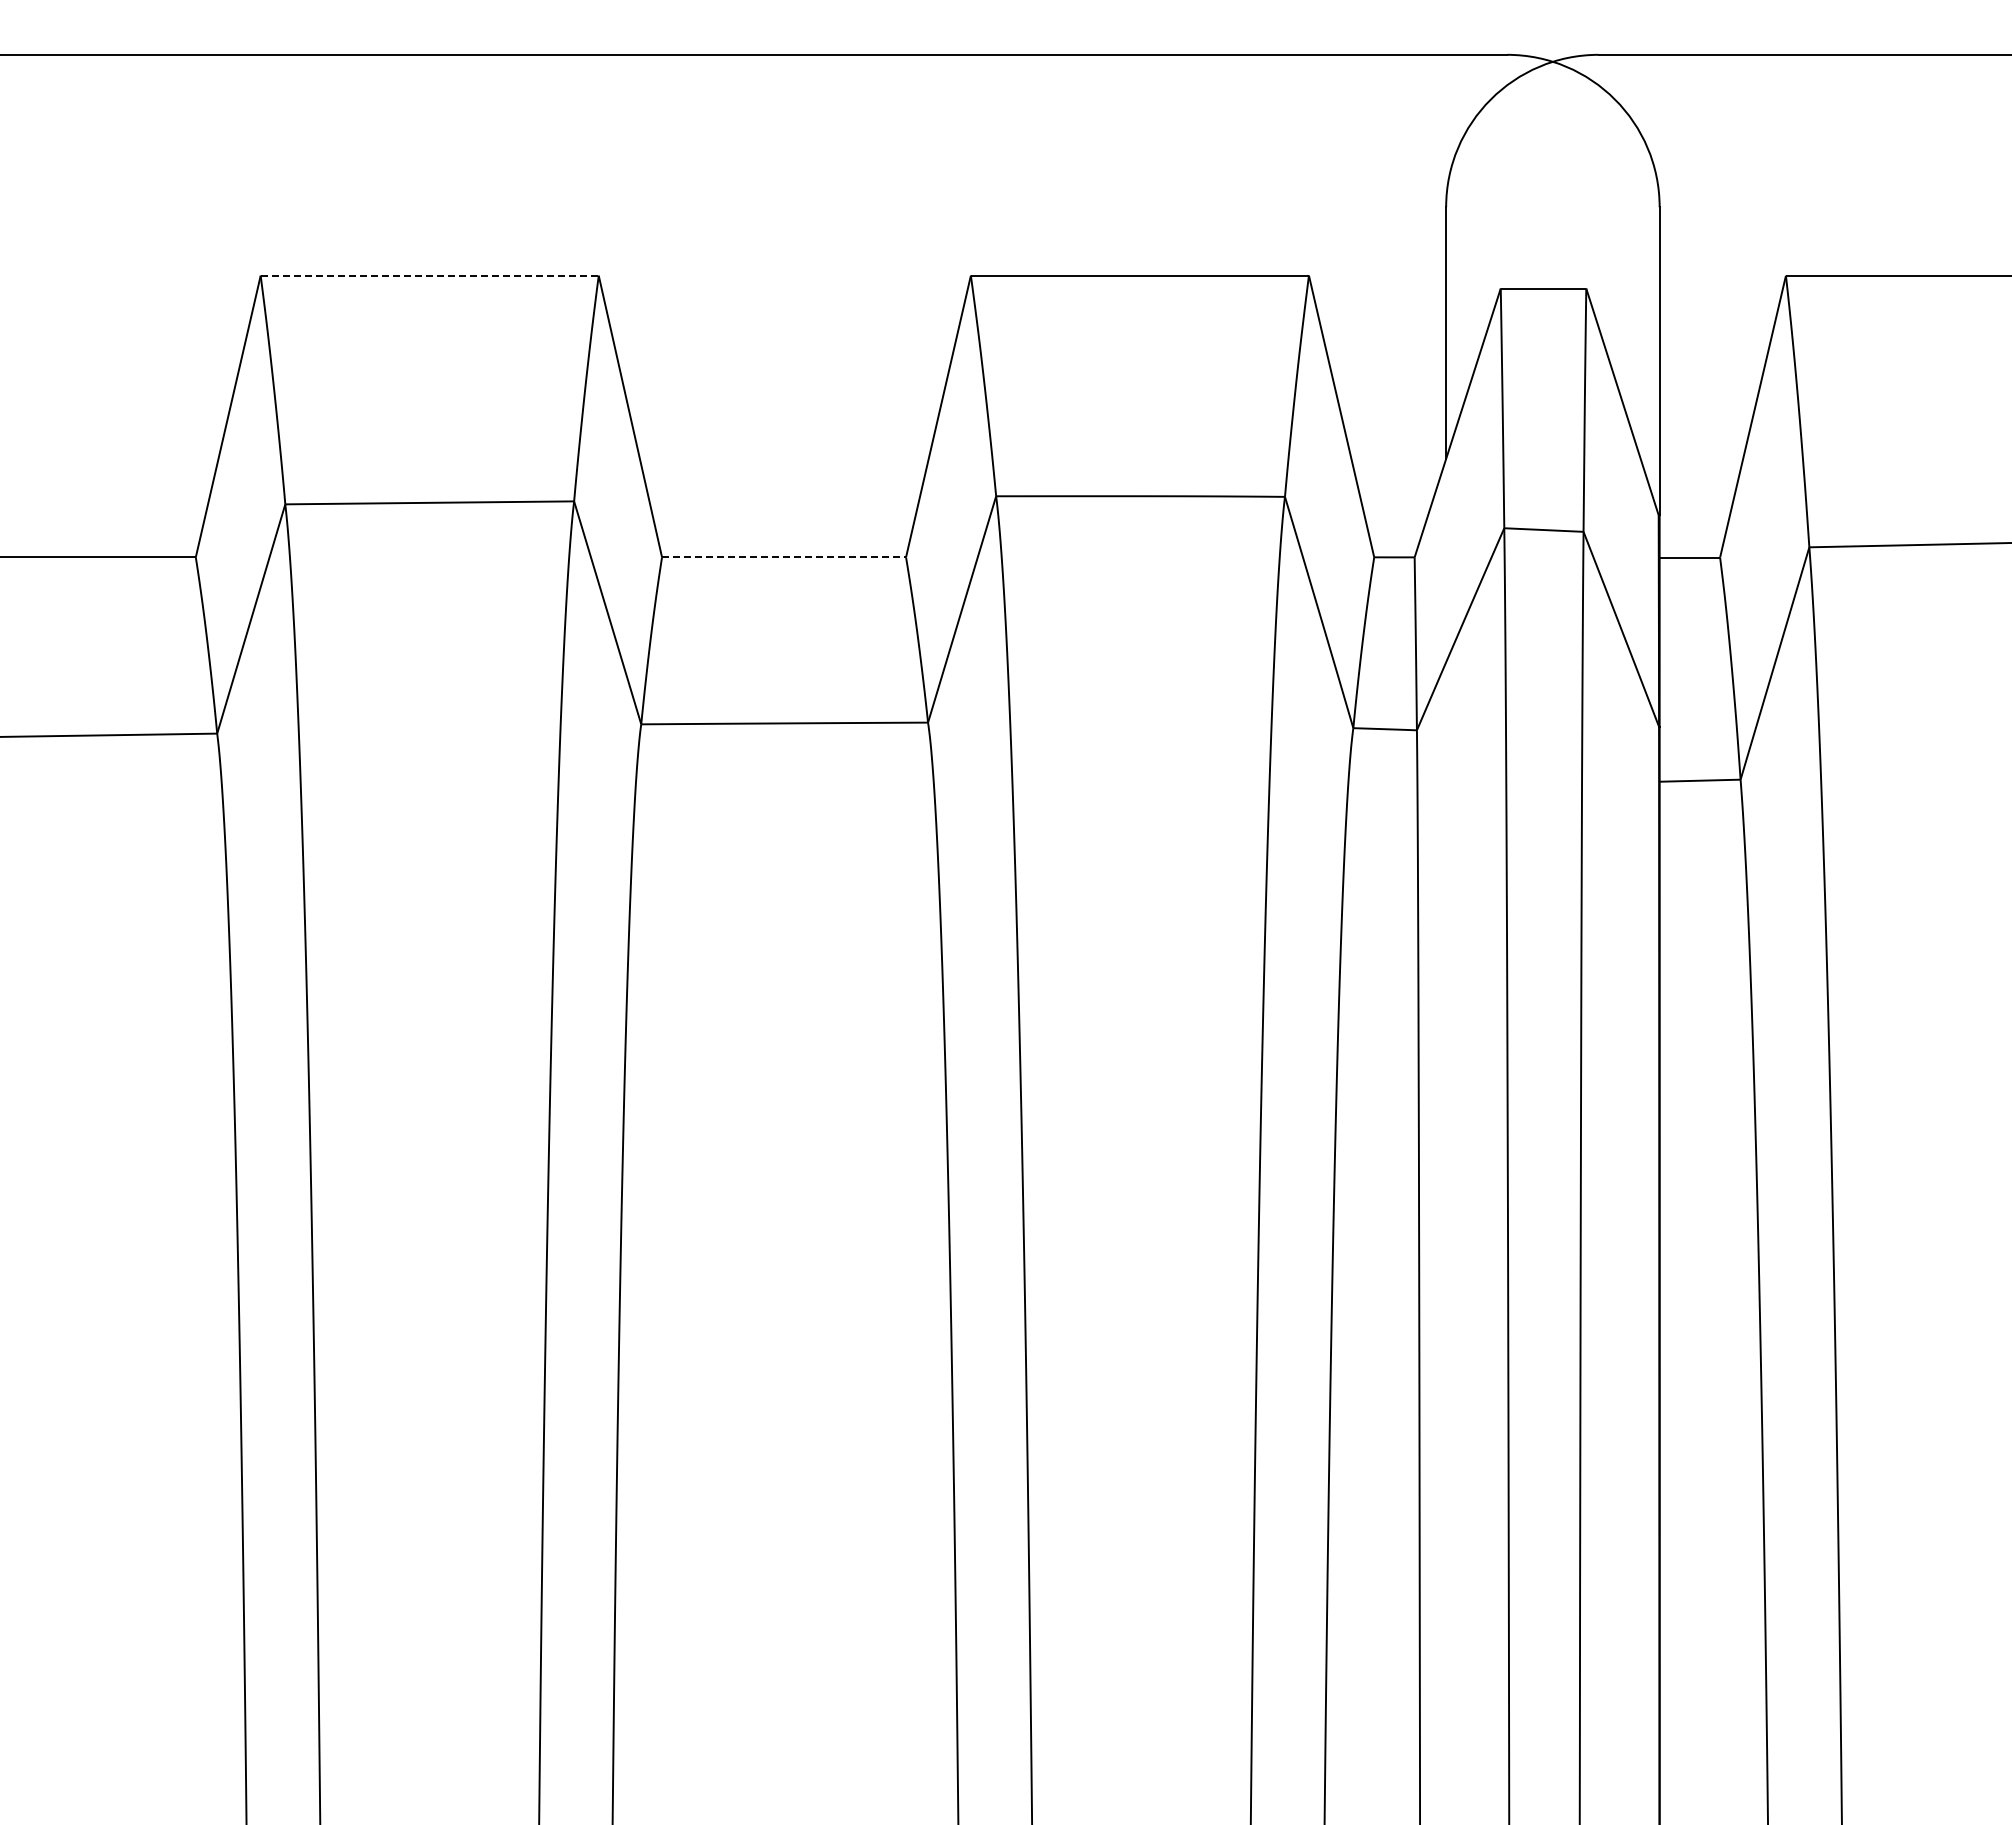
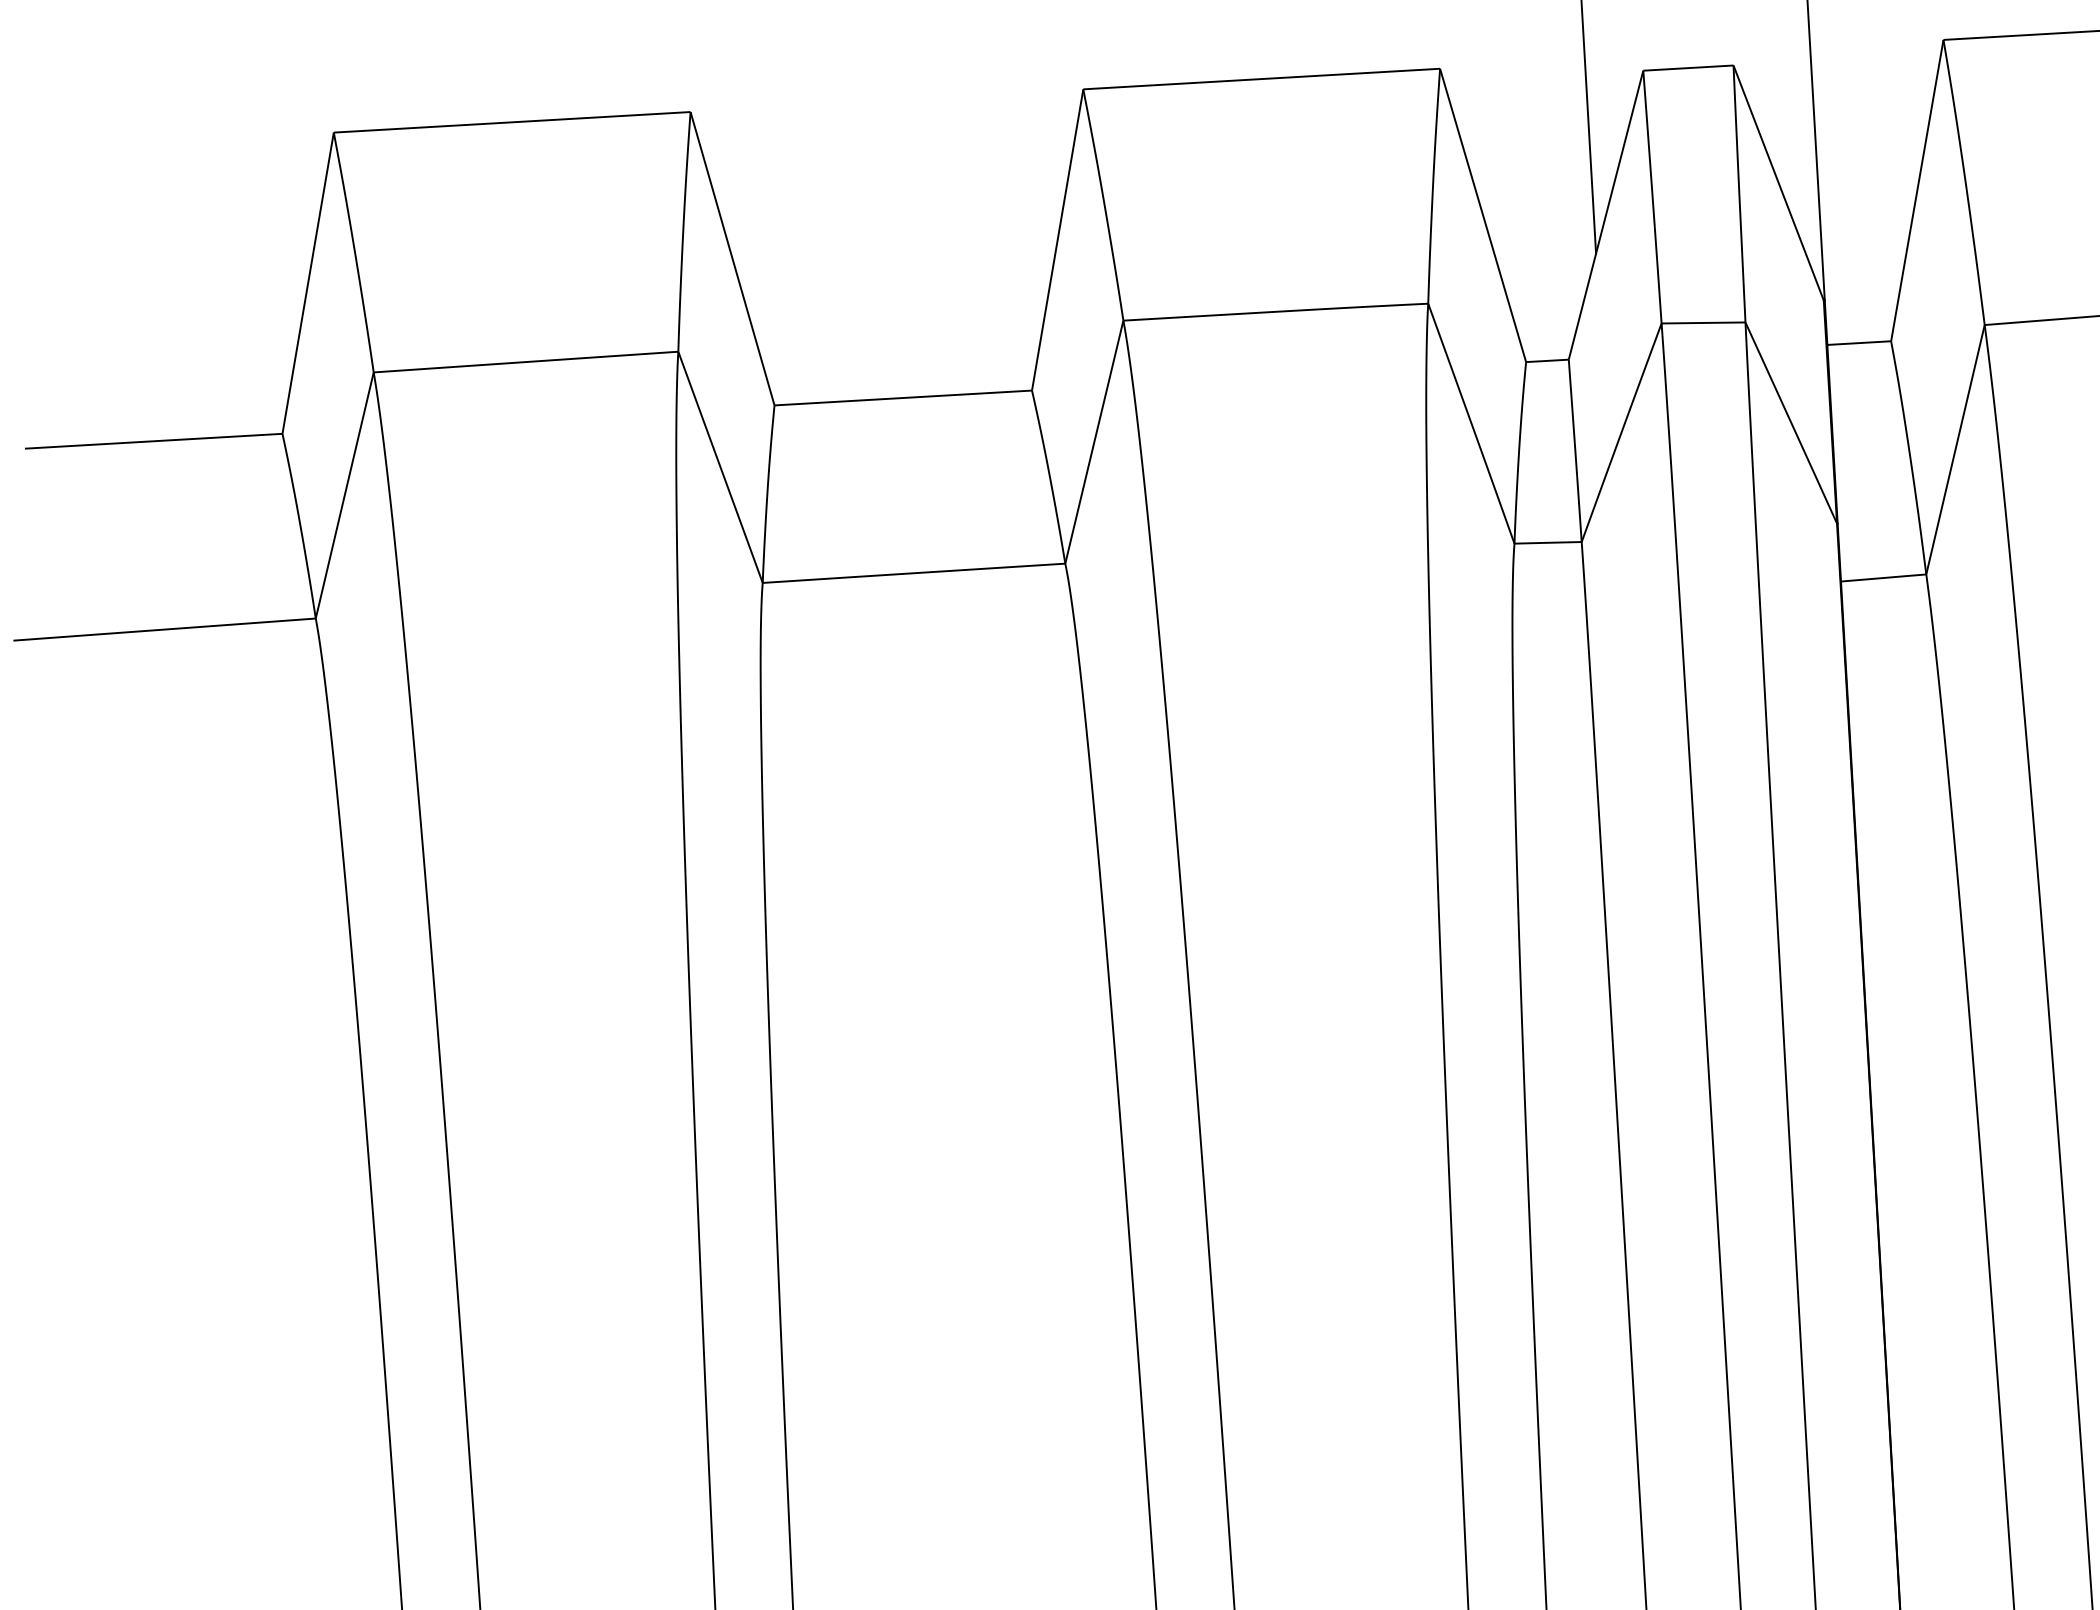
line: (429, 275) -> (511, 122), dashed -> solid
line: (784, 557) -> (903, 398), dashed -> solid

